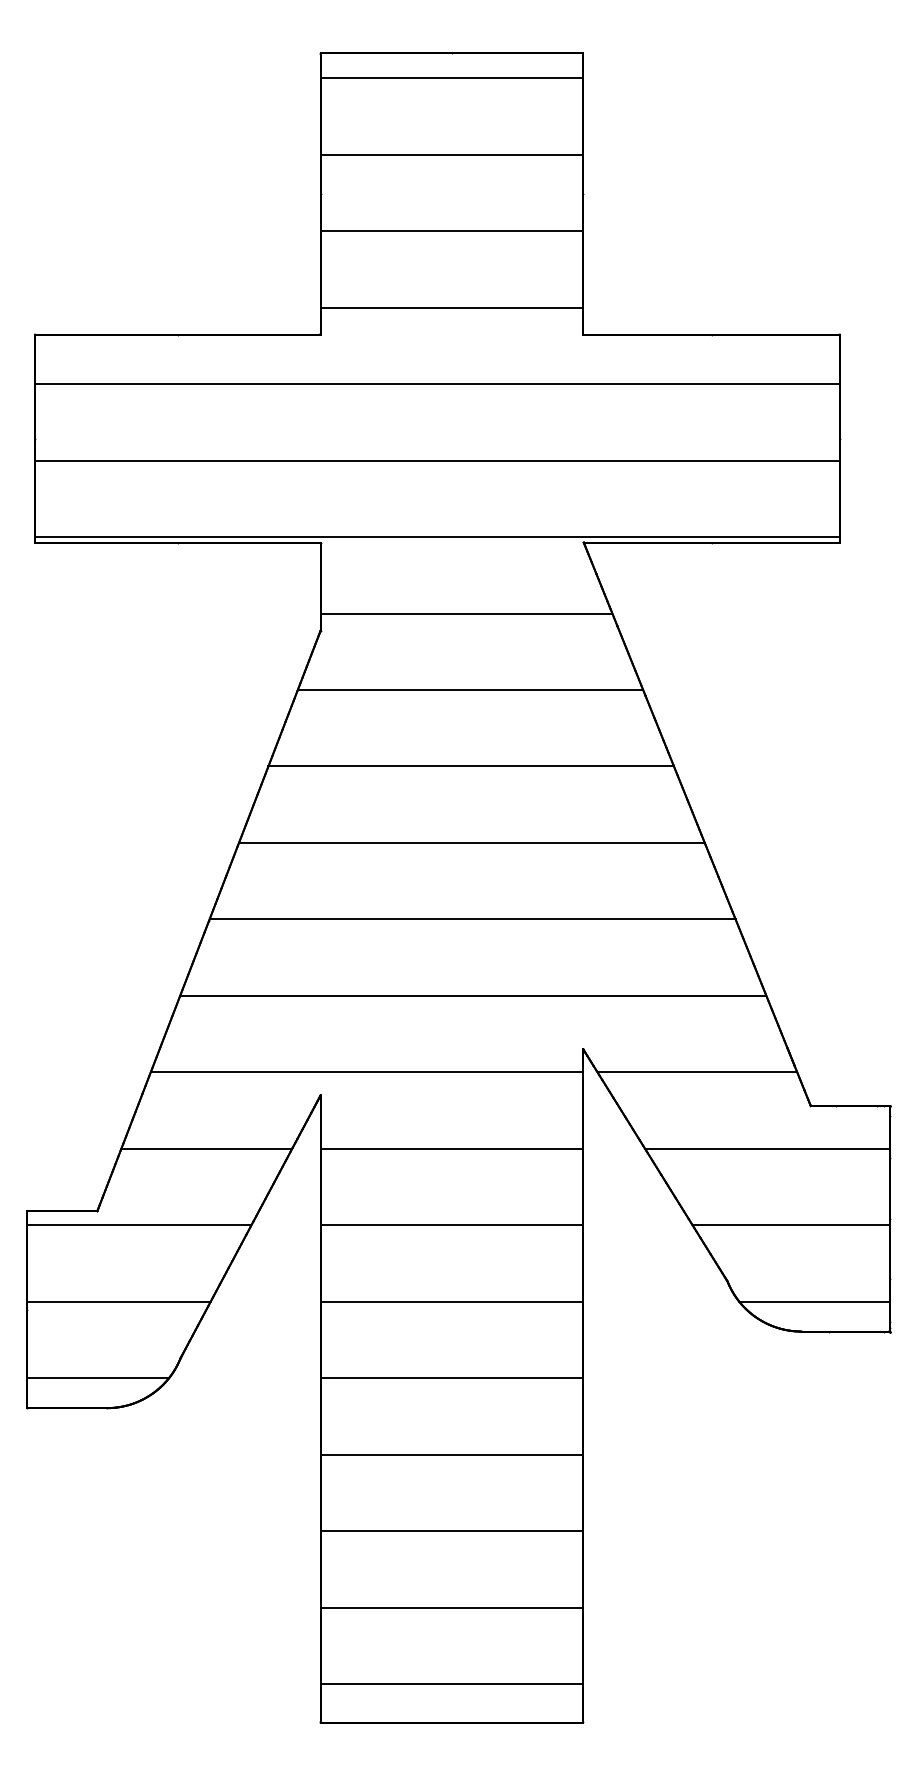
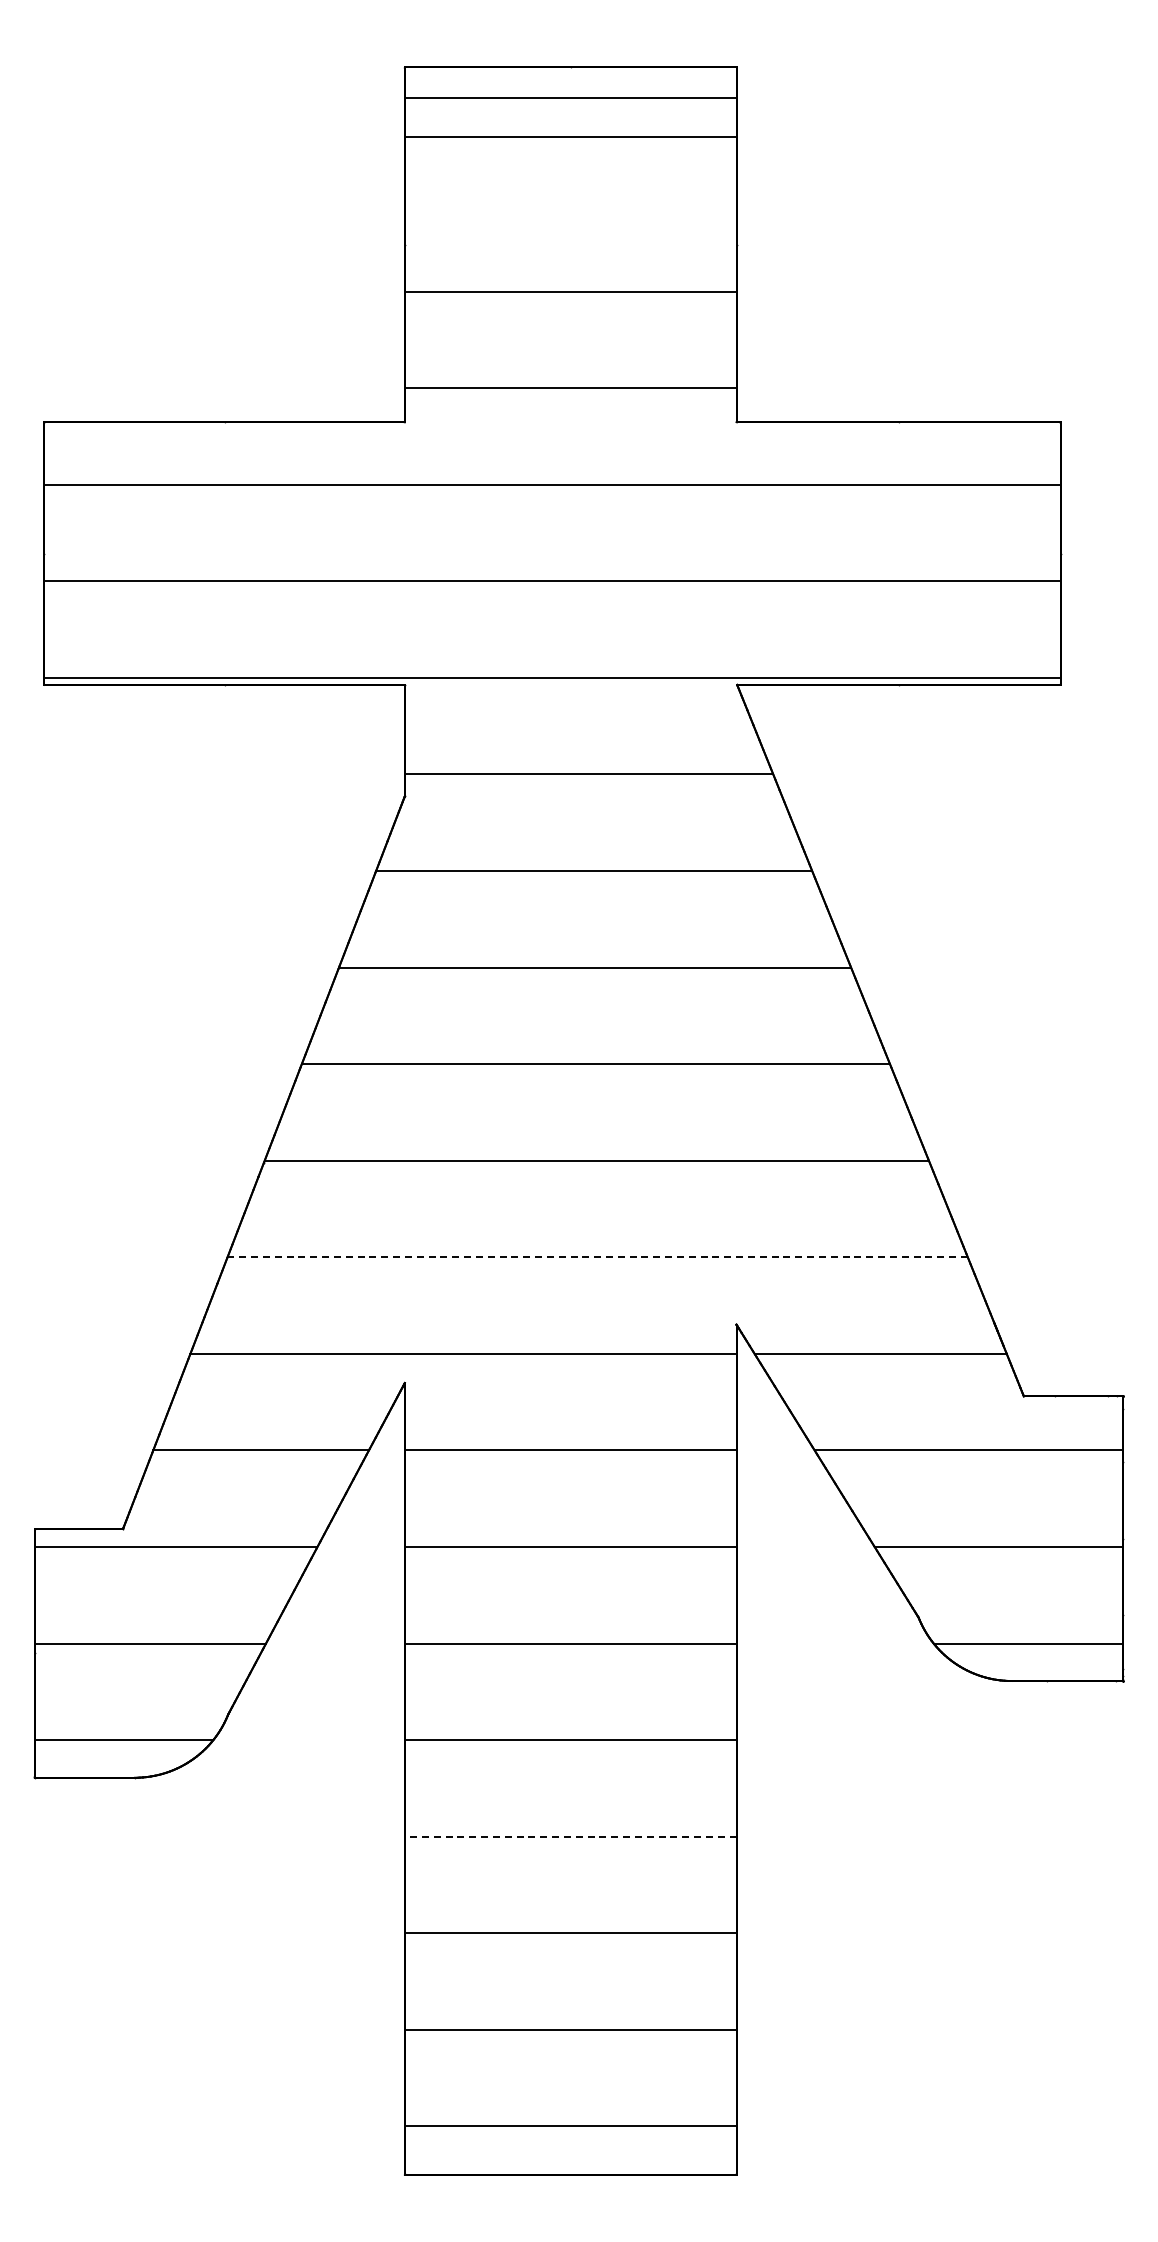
line: (451, 155) -> (570, 137), moved
line: (473, 996) -> (597, 1257), solid -> dashed
line: (451, 1454) -> (570, 1836), solid -> dashed

